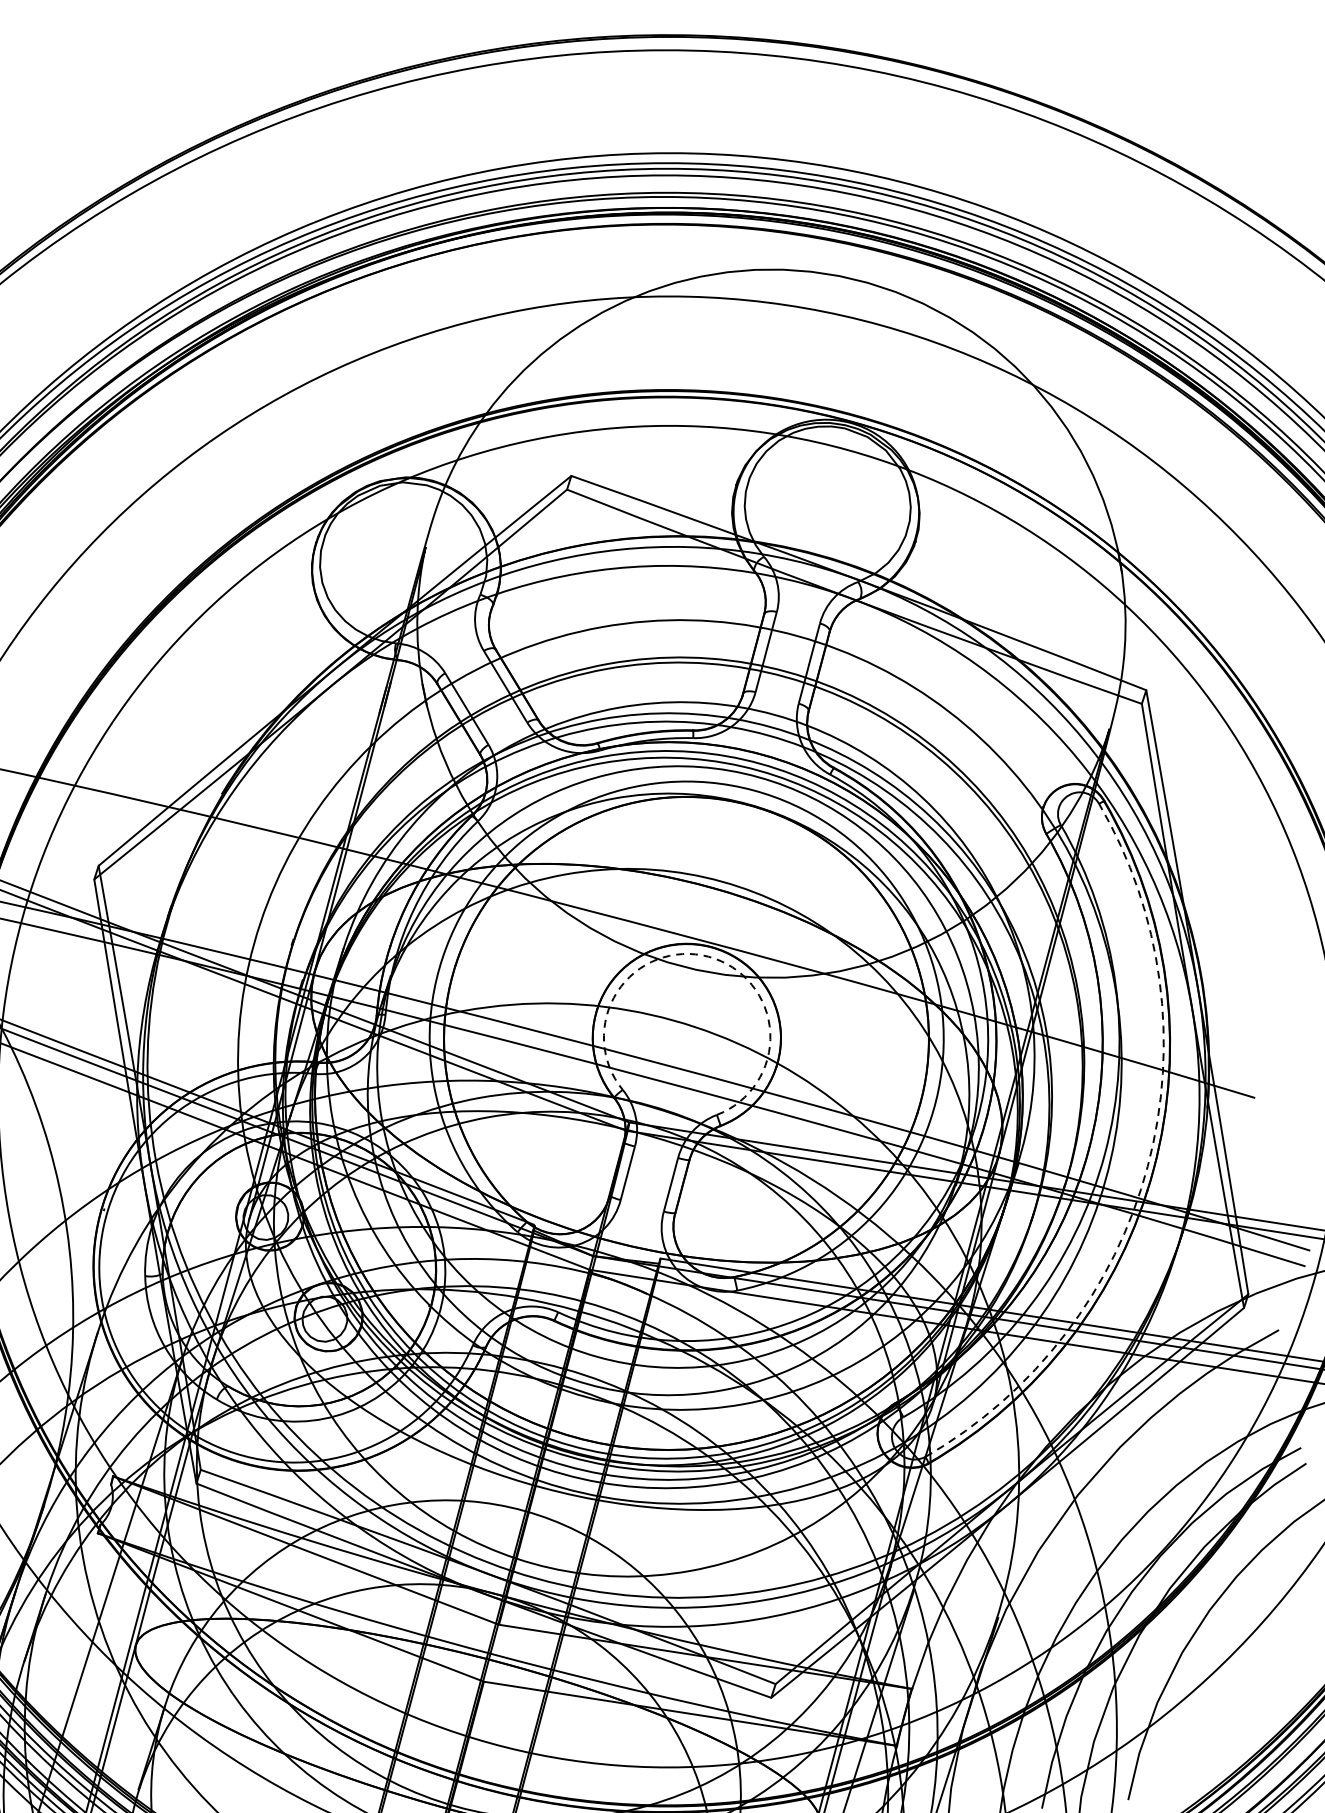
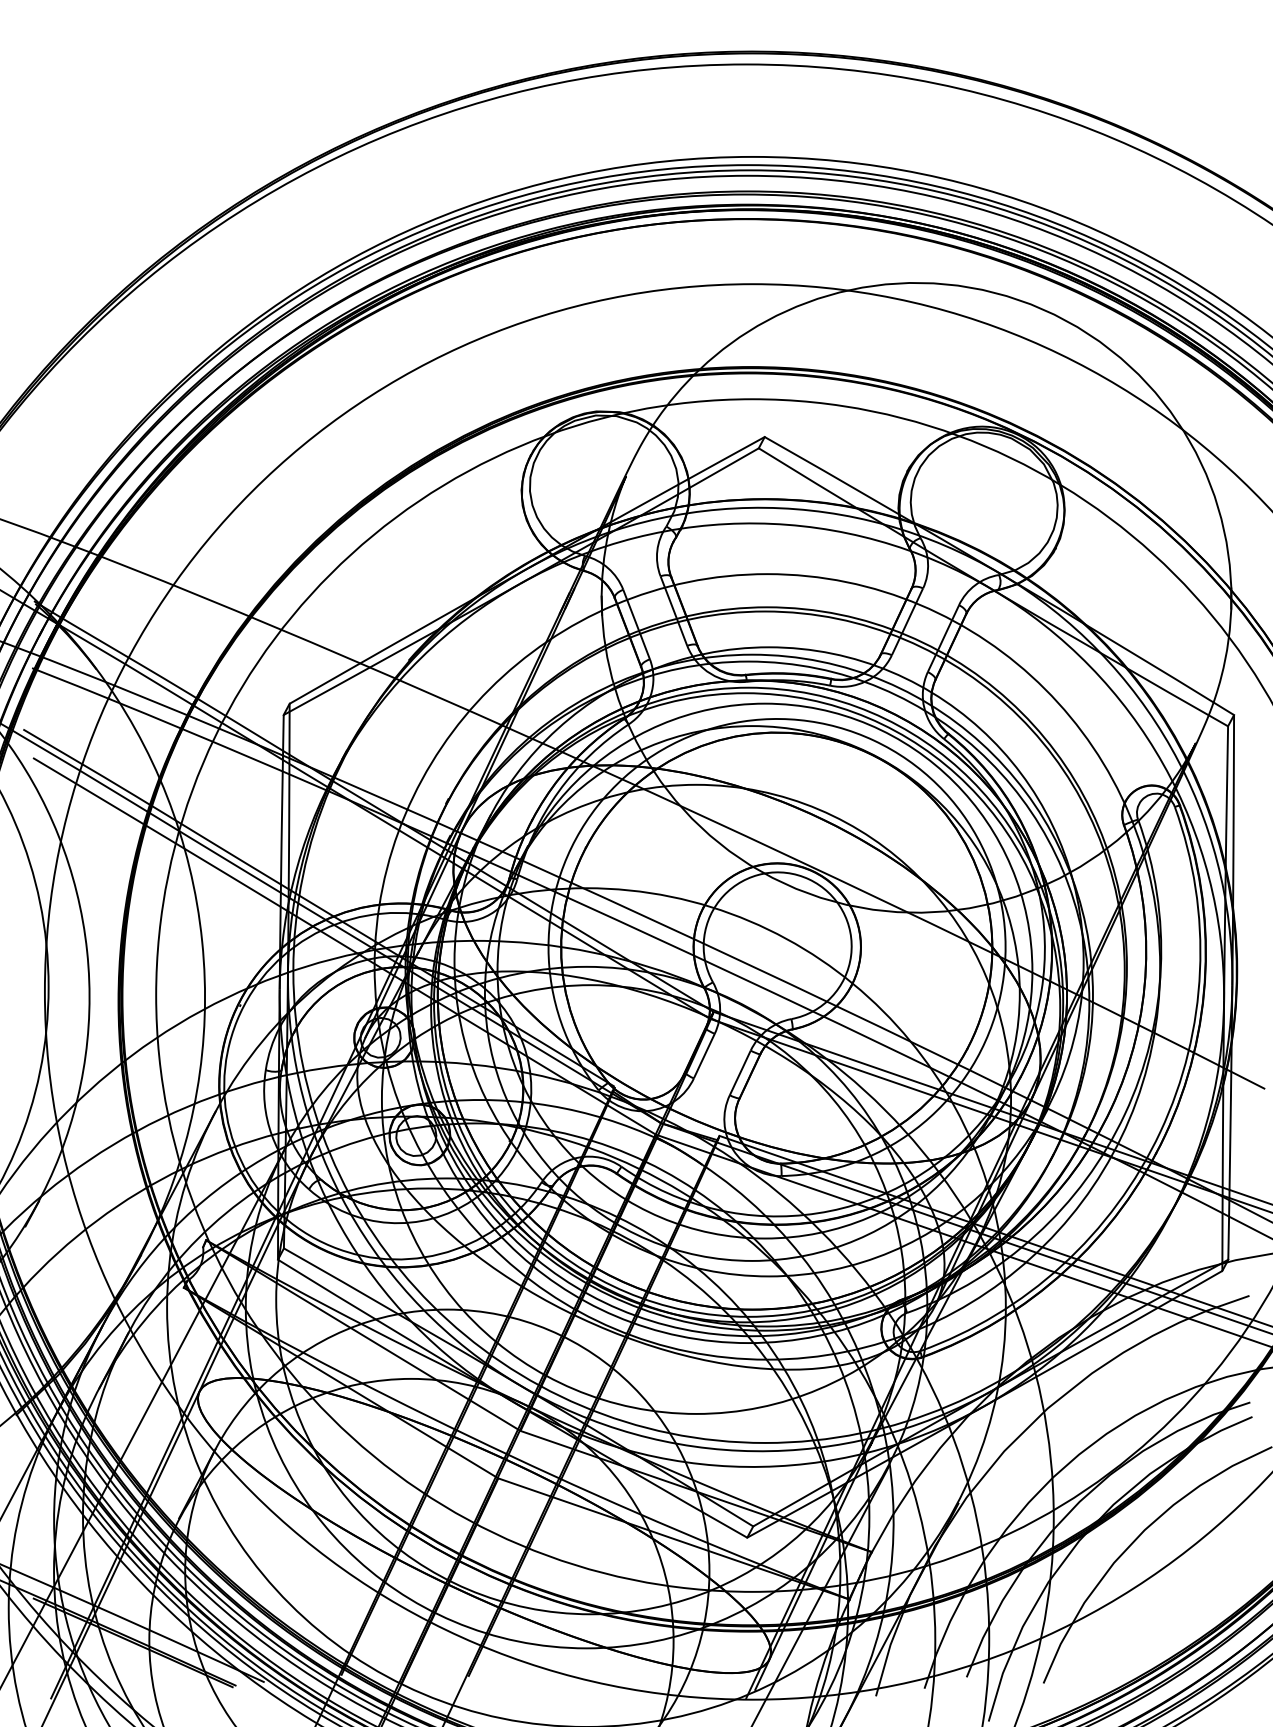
arc: (709, 956) -> (809, 879), dashed -> solid
arc: (1147, 1166) -> (1160, 1132), dashed -> solid

